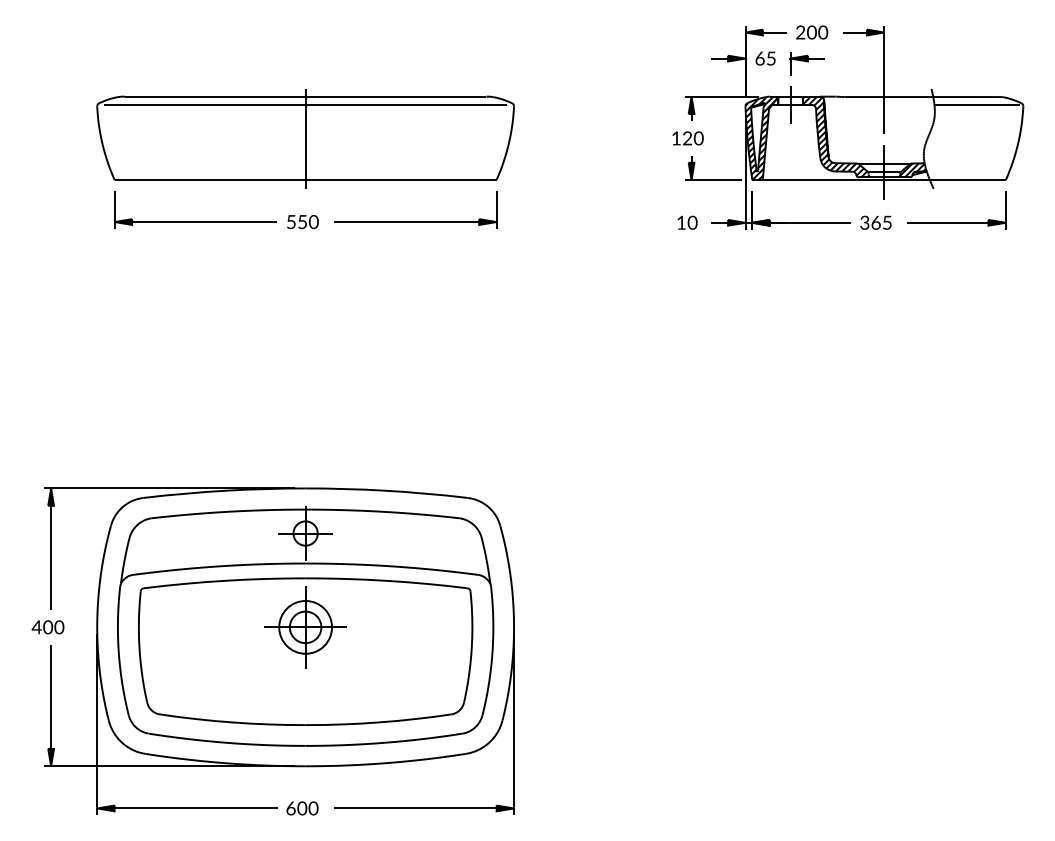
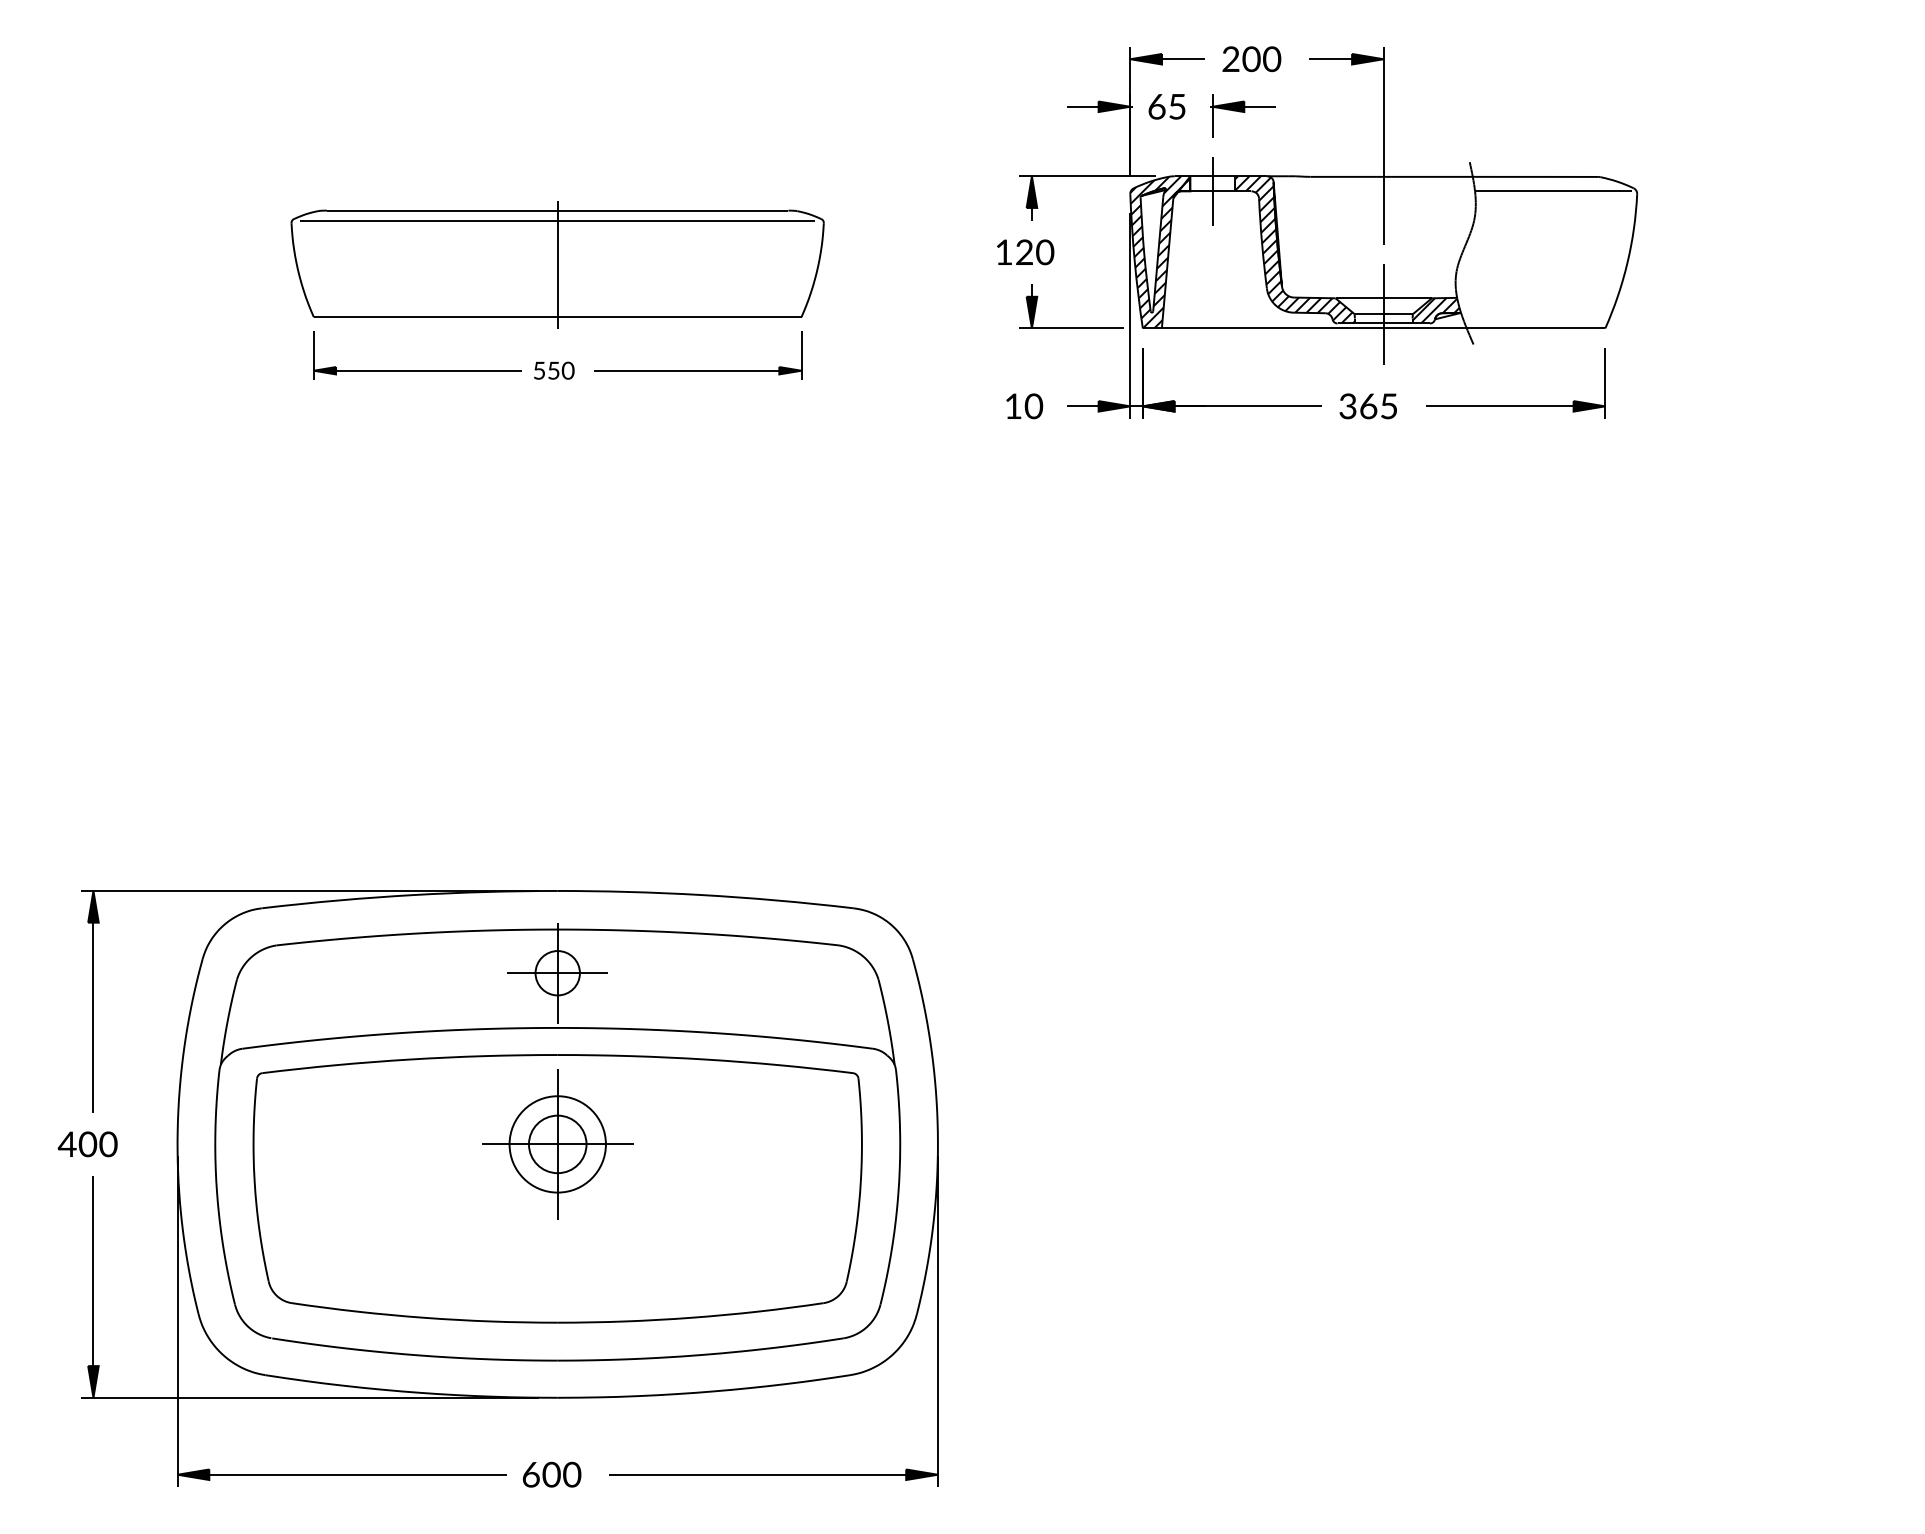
part: (848, 127) -> (1318, 232), moved
part: (305, 159) -> (557, 290), size x0.7

